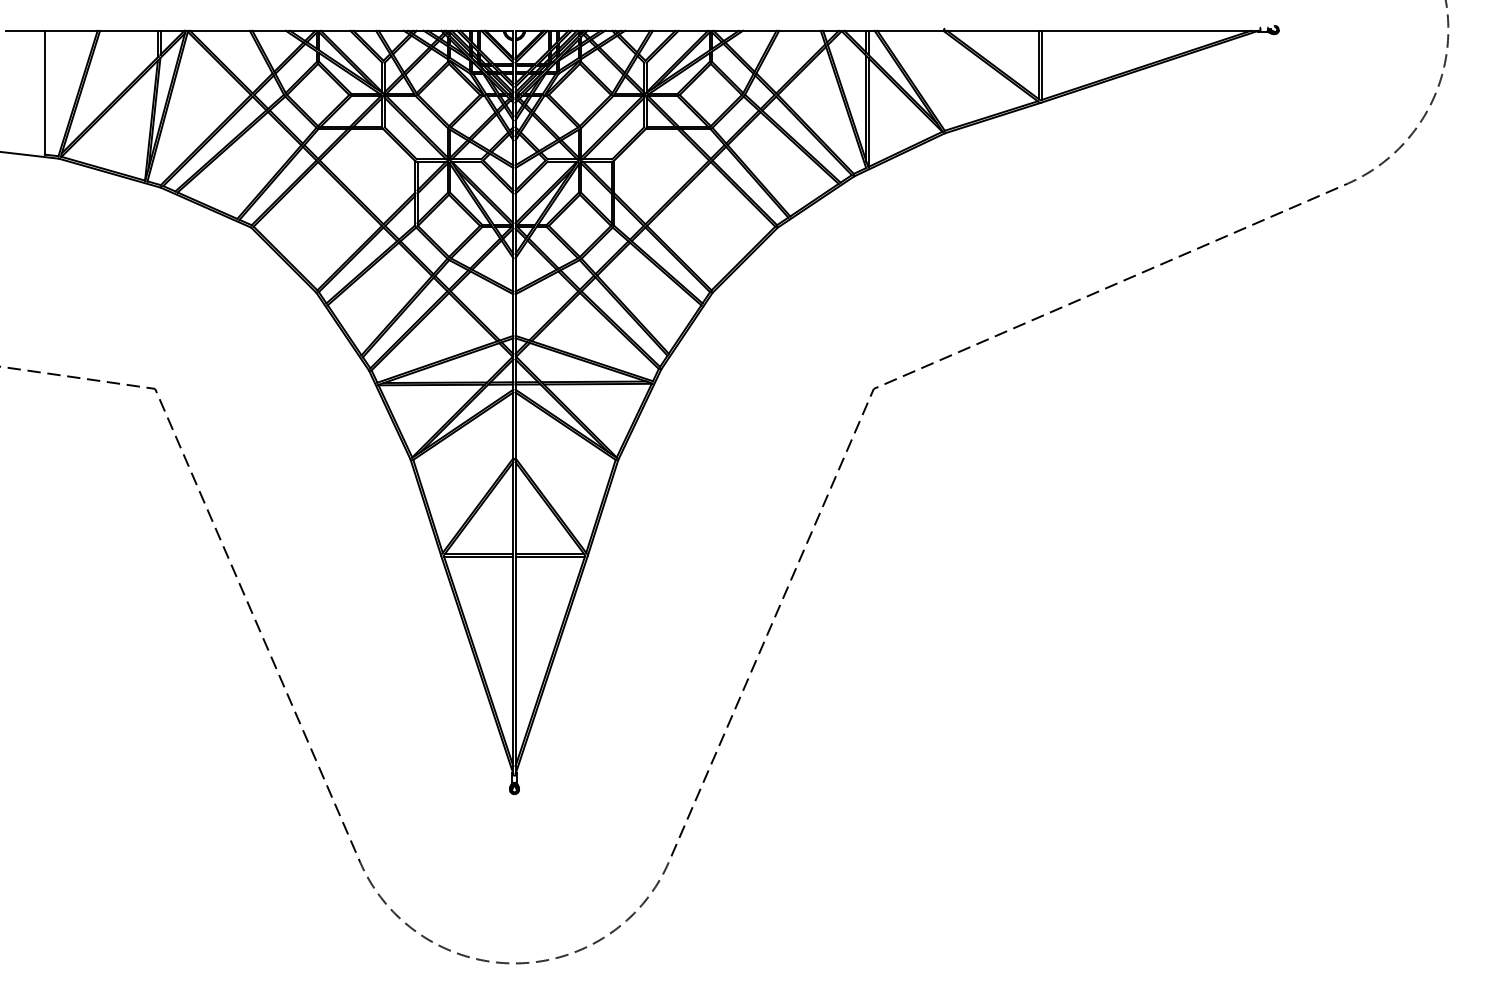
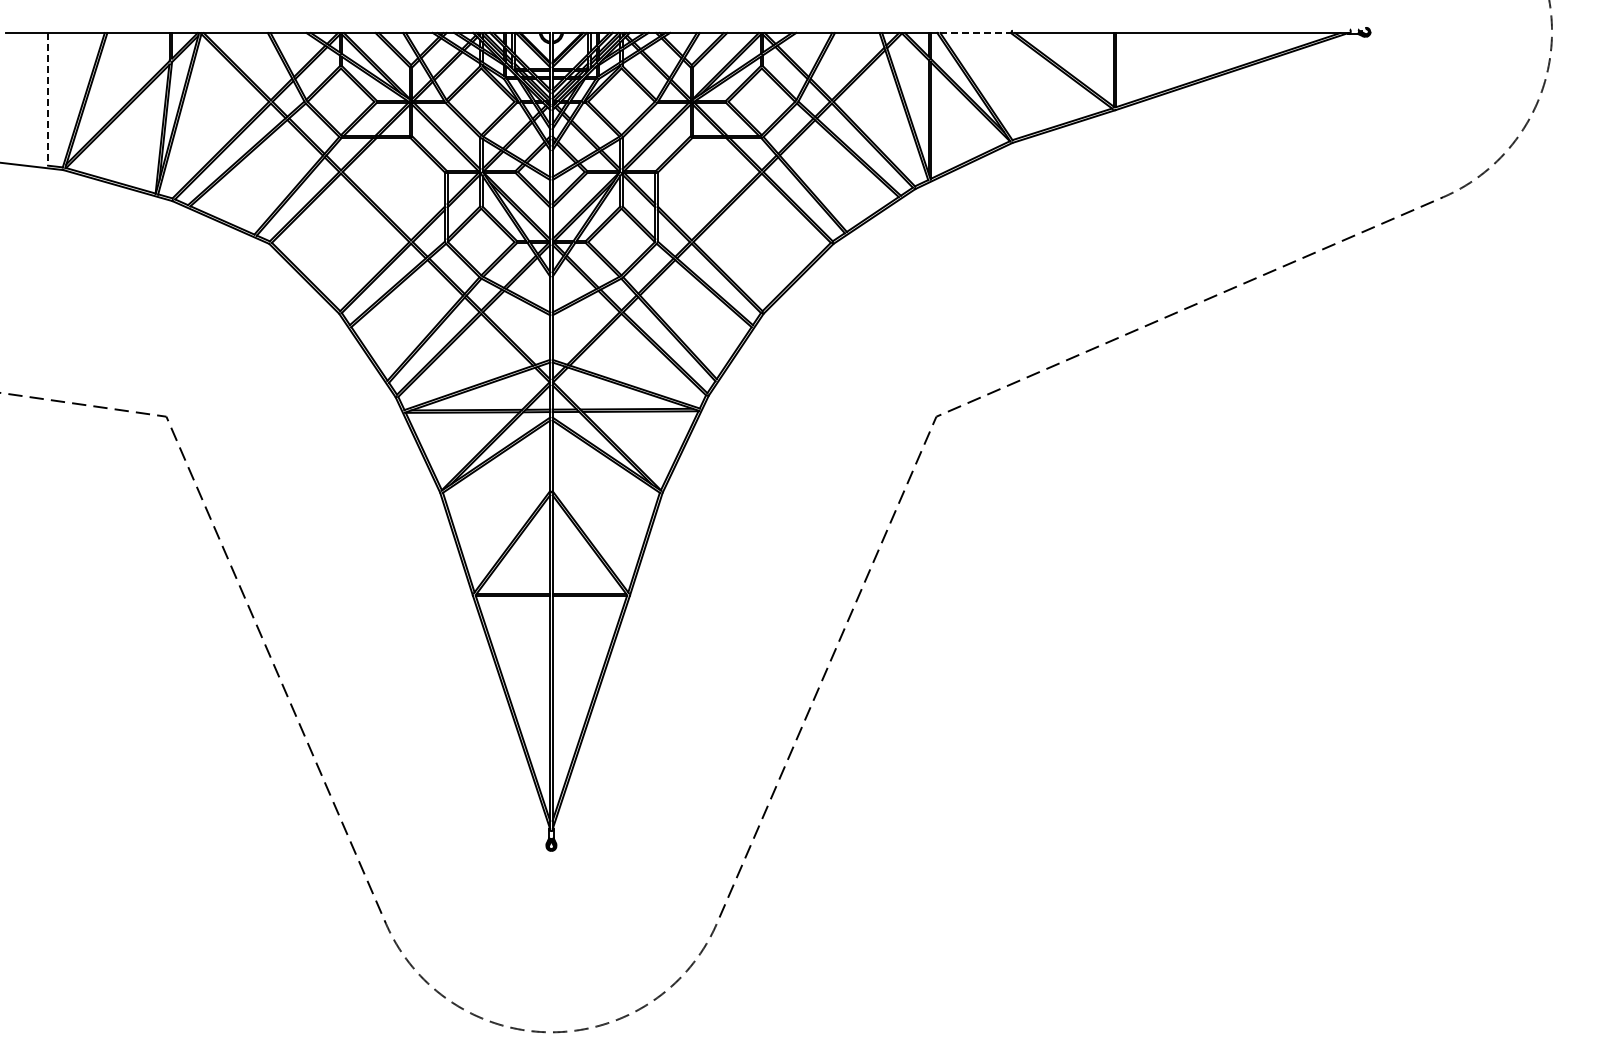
line: (910, 31) -> (975, 33), solid -> dashed
line: (45, 92) -> (48, 99), solid -> dashed

